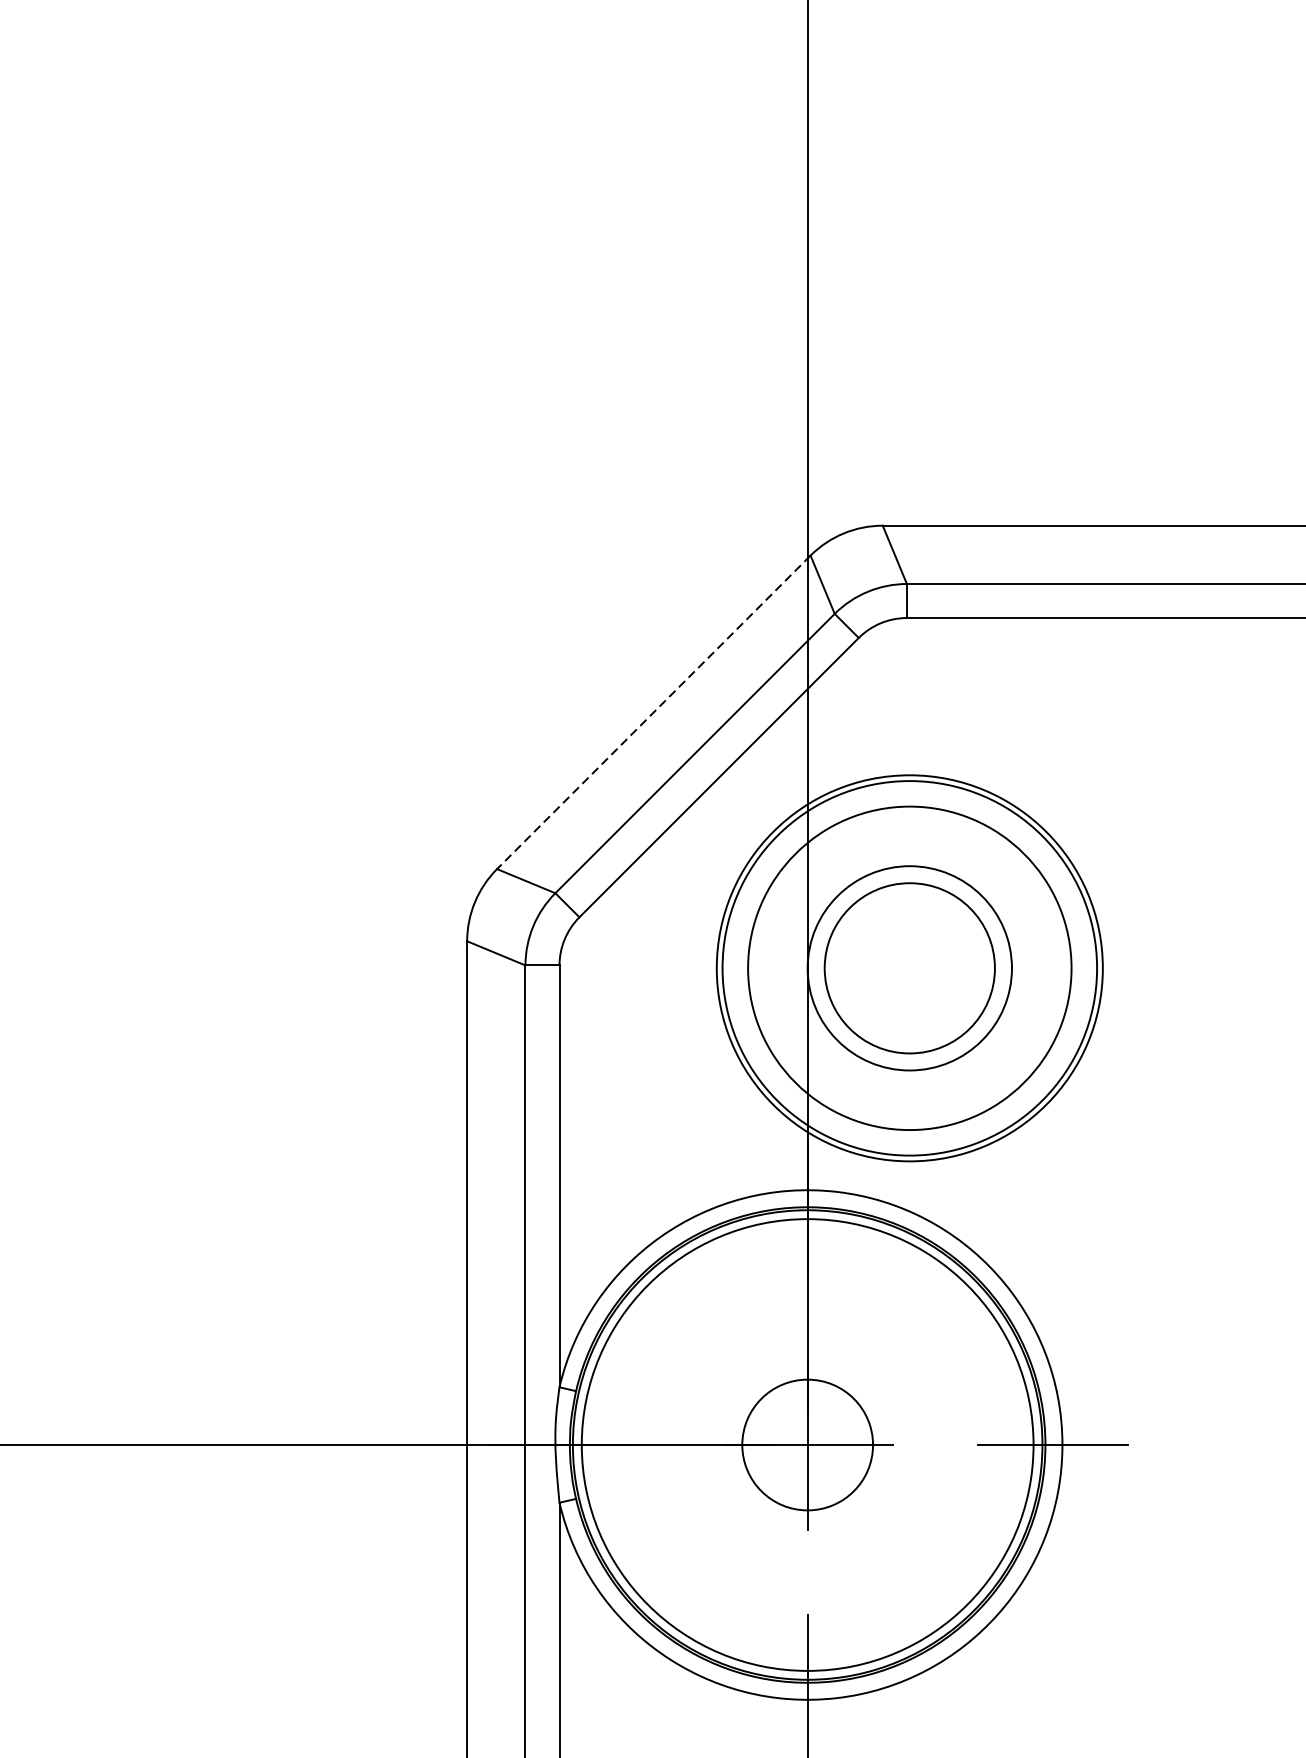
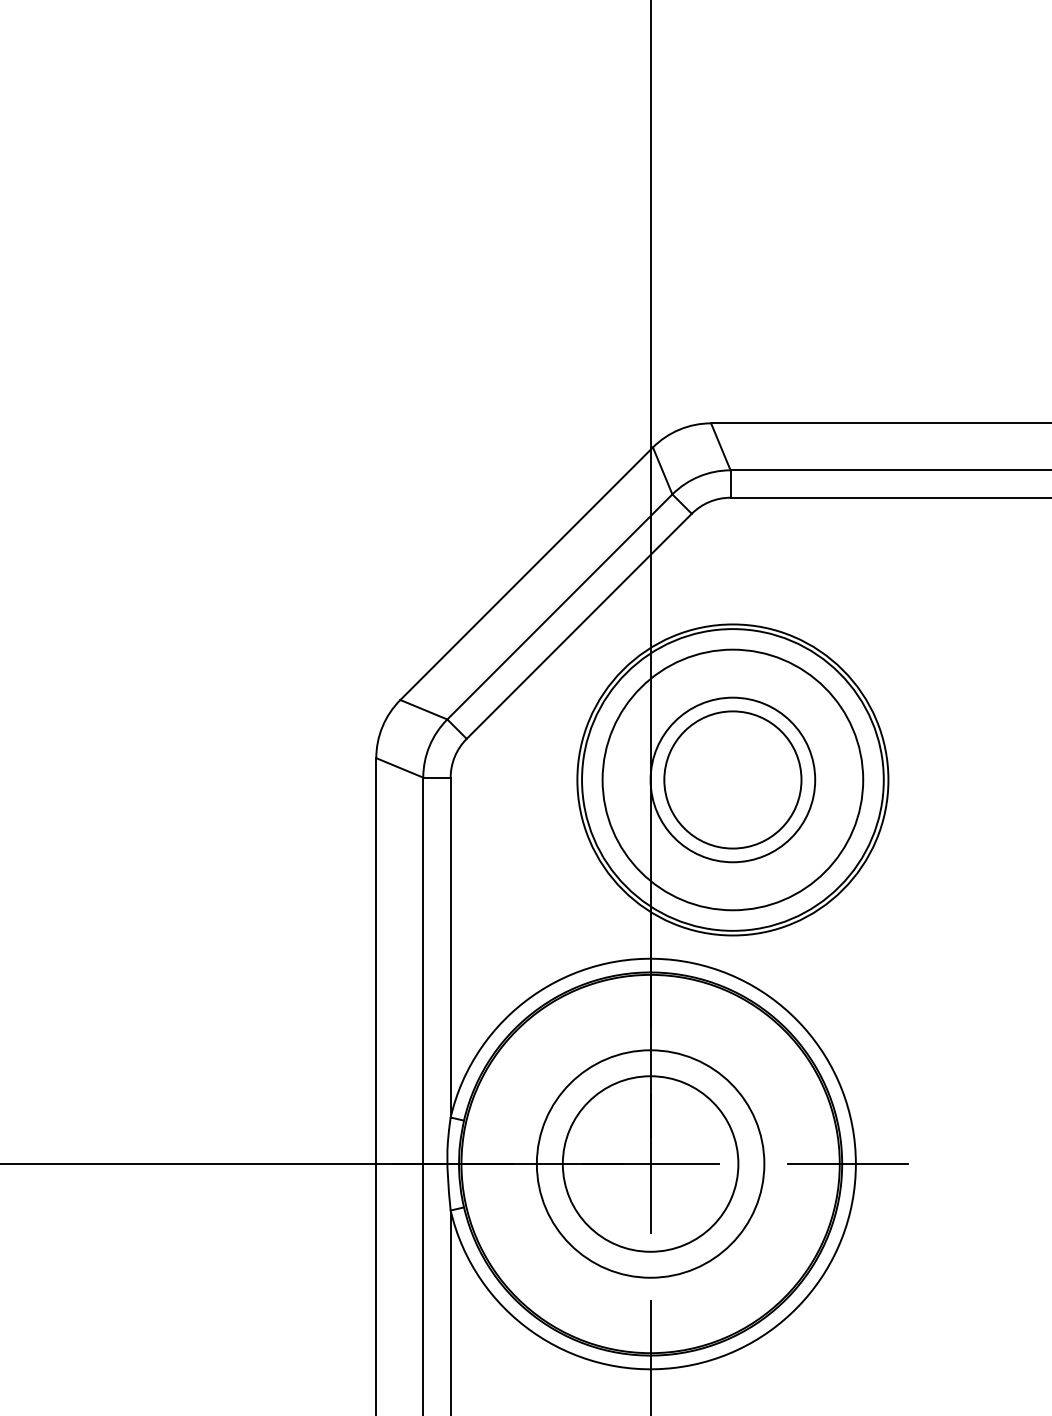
line: (653, 712) -> (526, 573), dashed -> solid
circle: (807, 1444) -> (650, 1163), size x0.62
circle: (807, 1444) -> (650, 1163), size x1.67

